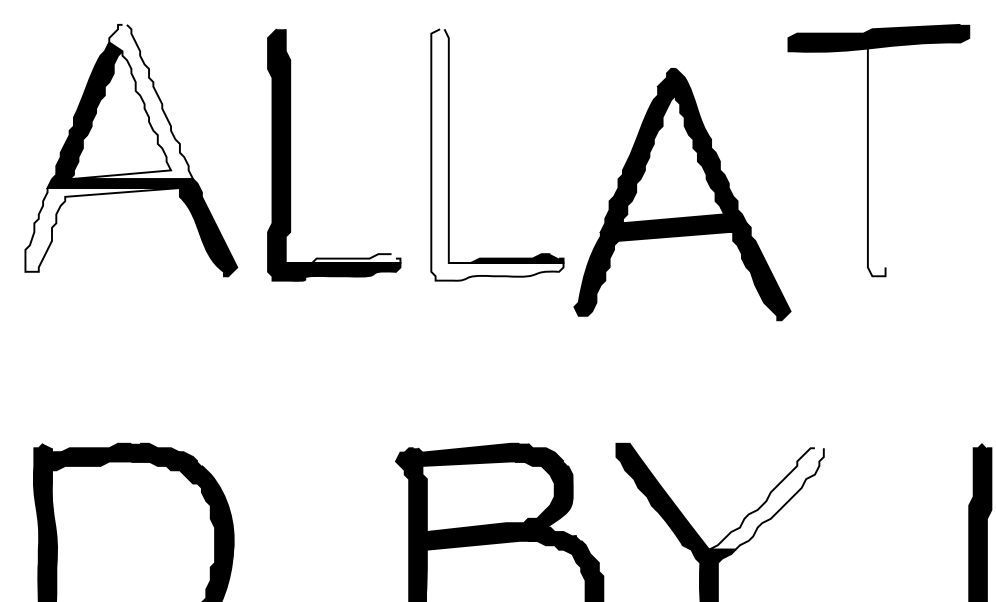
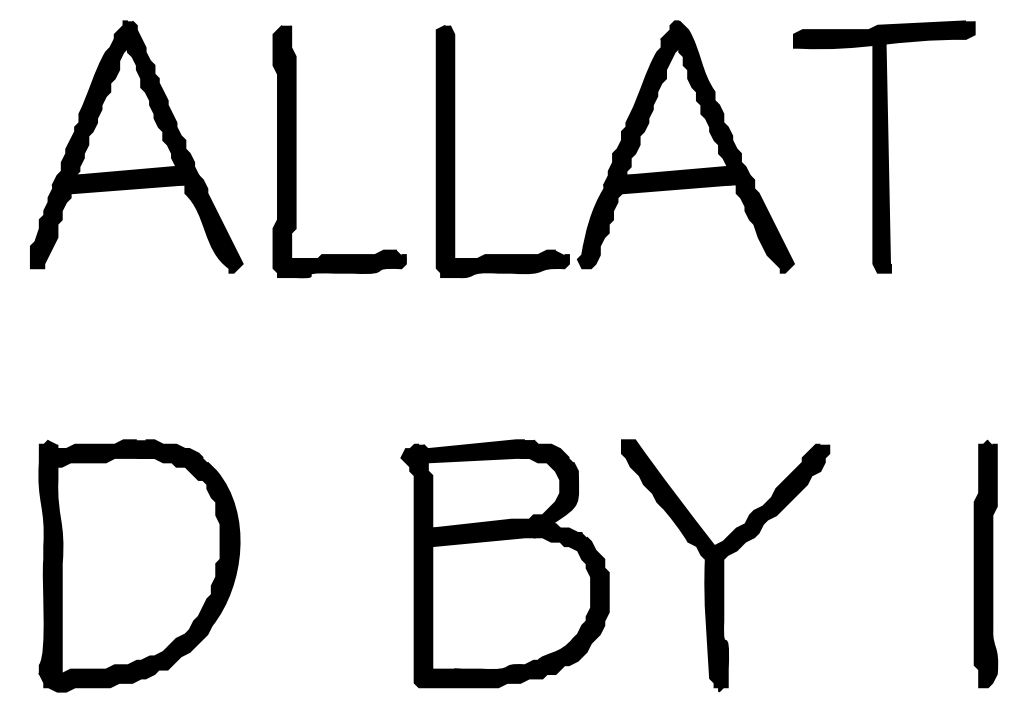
fill: (131, 102) -> (136, 98), added
fill: (497, 155) -> (502, 151), added
fill: (876, 161) -> (881, 157), added
part: (682, 194) -> (685, 146), moved
fill: (102, 230) -> (107, 226), added
fill: (343, 258) -> (348, 254), added
fill: (766, 499) -> (771, 495), added

